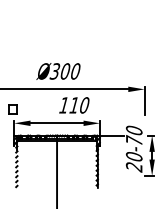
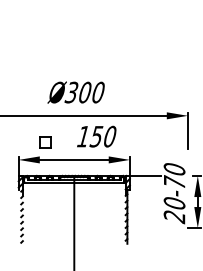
text: (74, 105) -> (96, 136), 110 -> 150
part: (12, 109) -> (45, 142), moved

